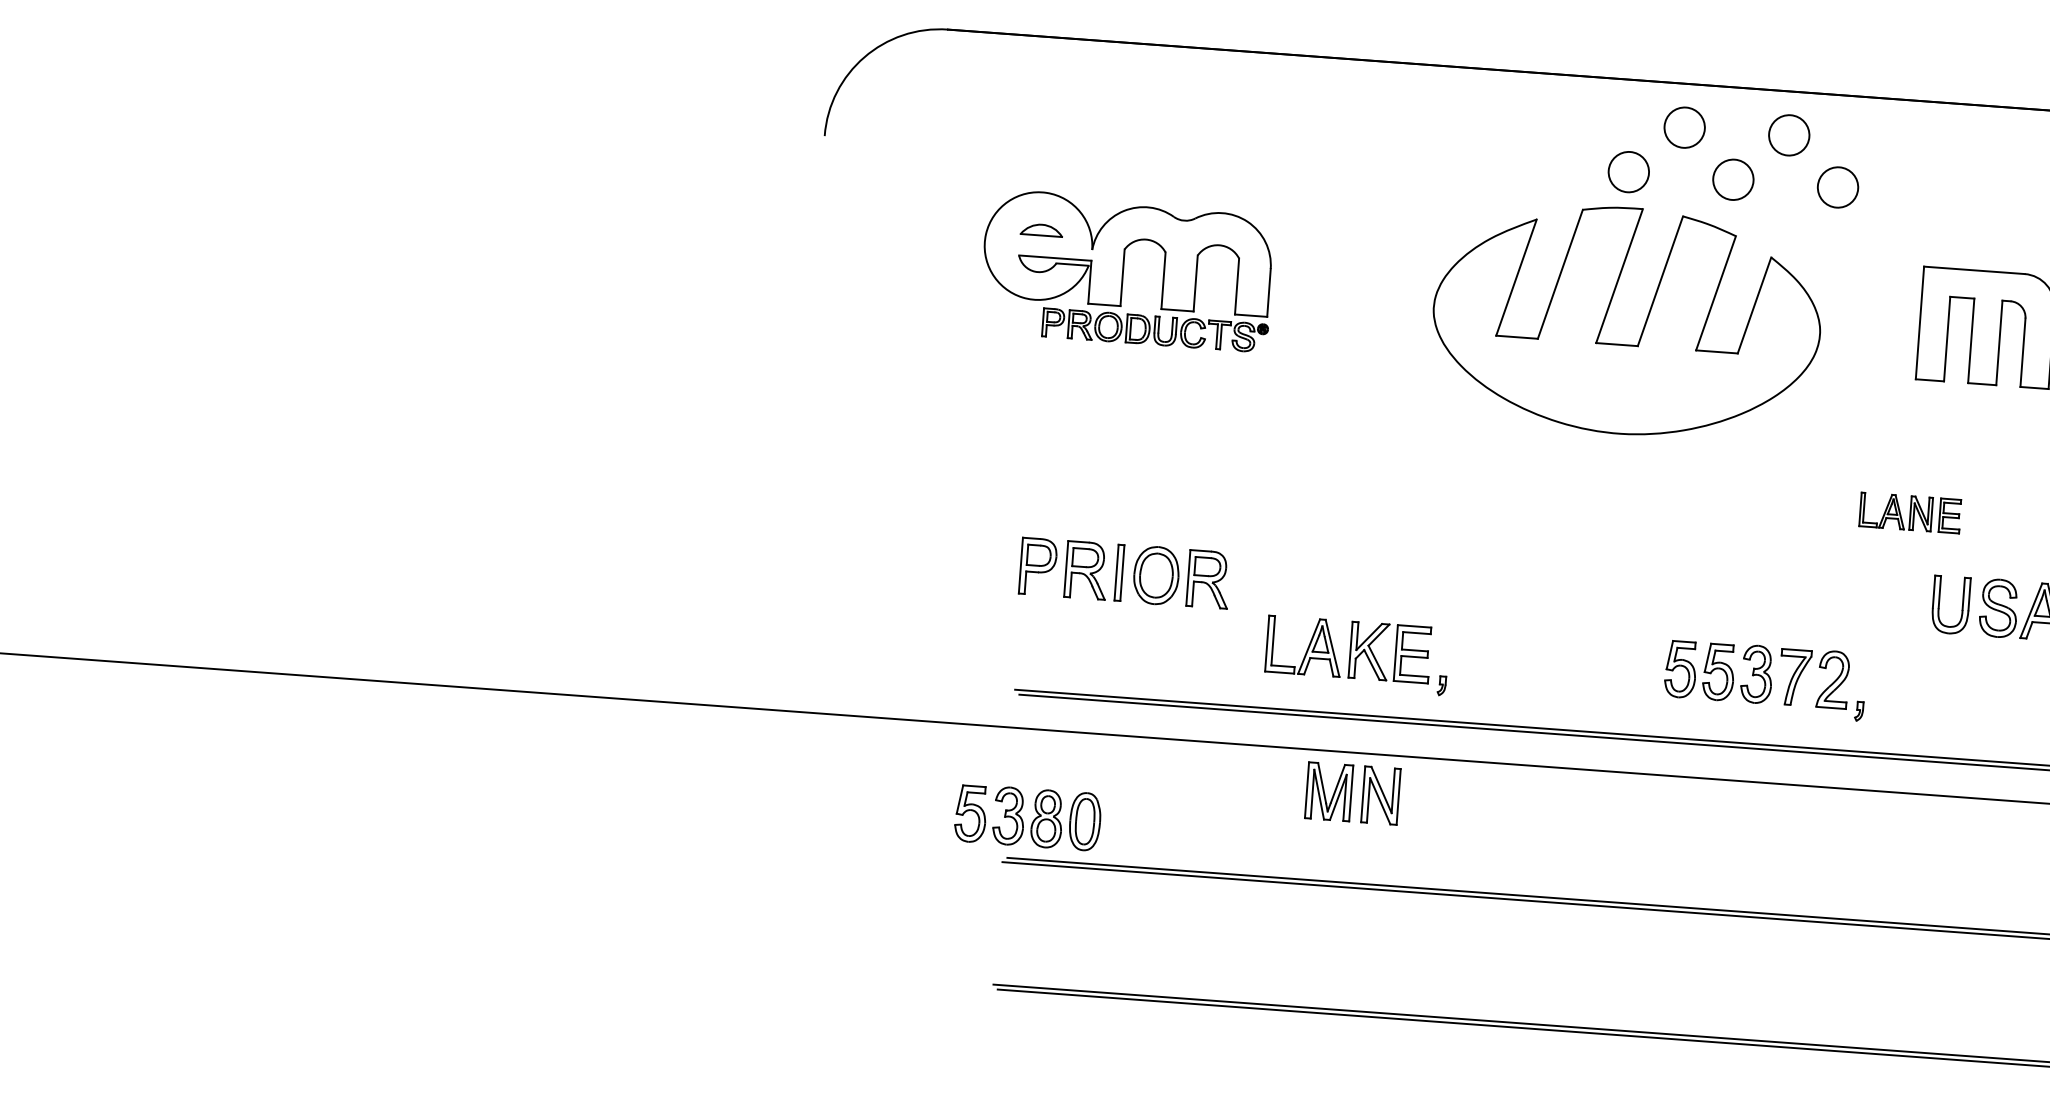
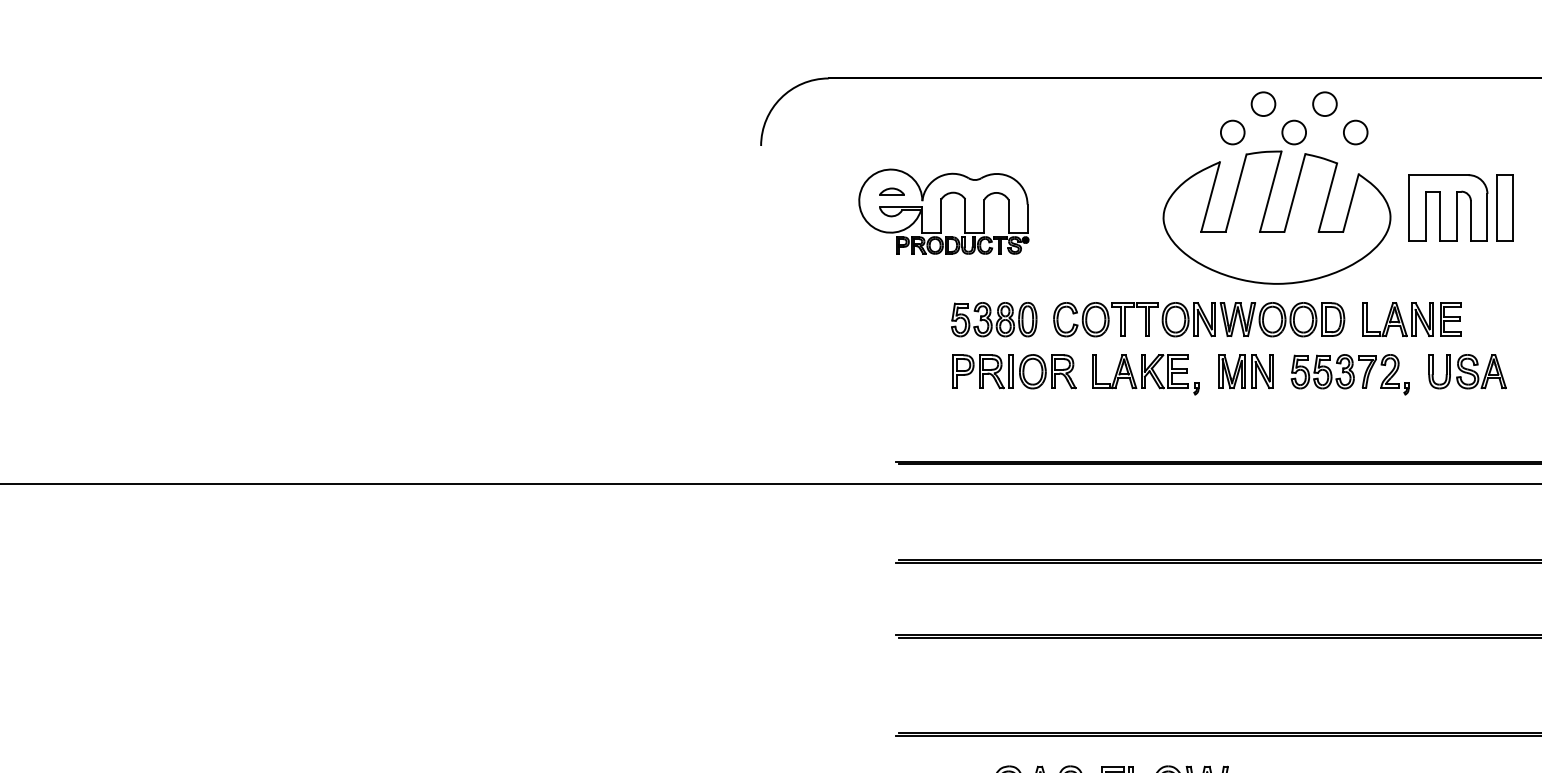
part: (1642, 325) -> (1286, 219), moved
part: (1548, 486) -> (1199, 319), added
part: (1909, 512) -> (1411, 319), size x1.67
part: (1125, 572) -> (1014, 371), moved
part: (1356, 654) -> (1145, 374), moved
part: (1763, 679) -> (1349, 374), moved
part: (1351, 793) -> (1245, 371), moved
part: (1028, 817) -> (994, 319), moved

